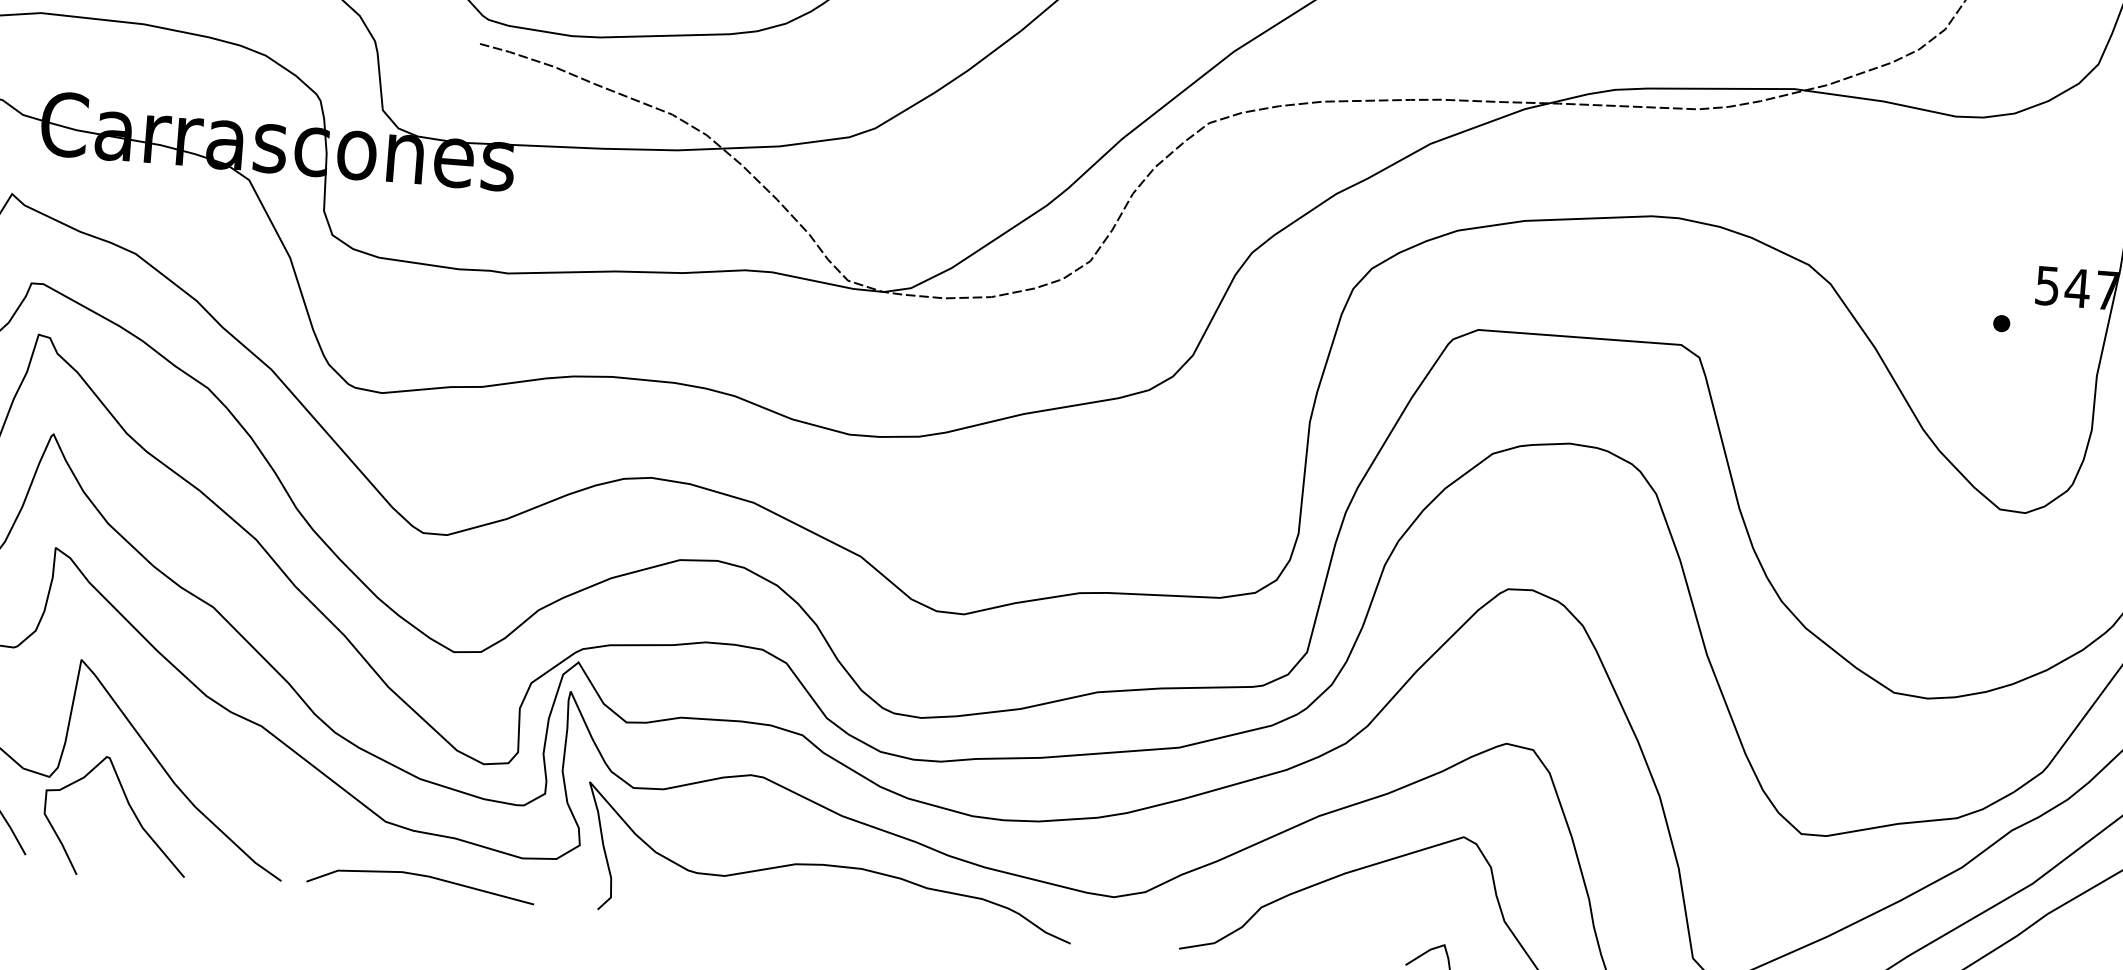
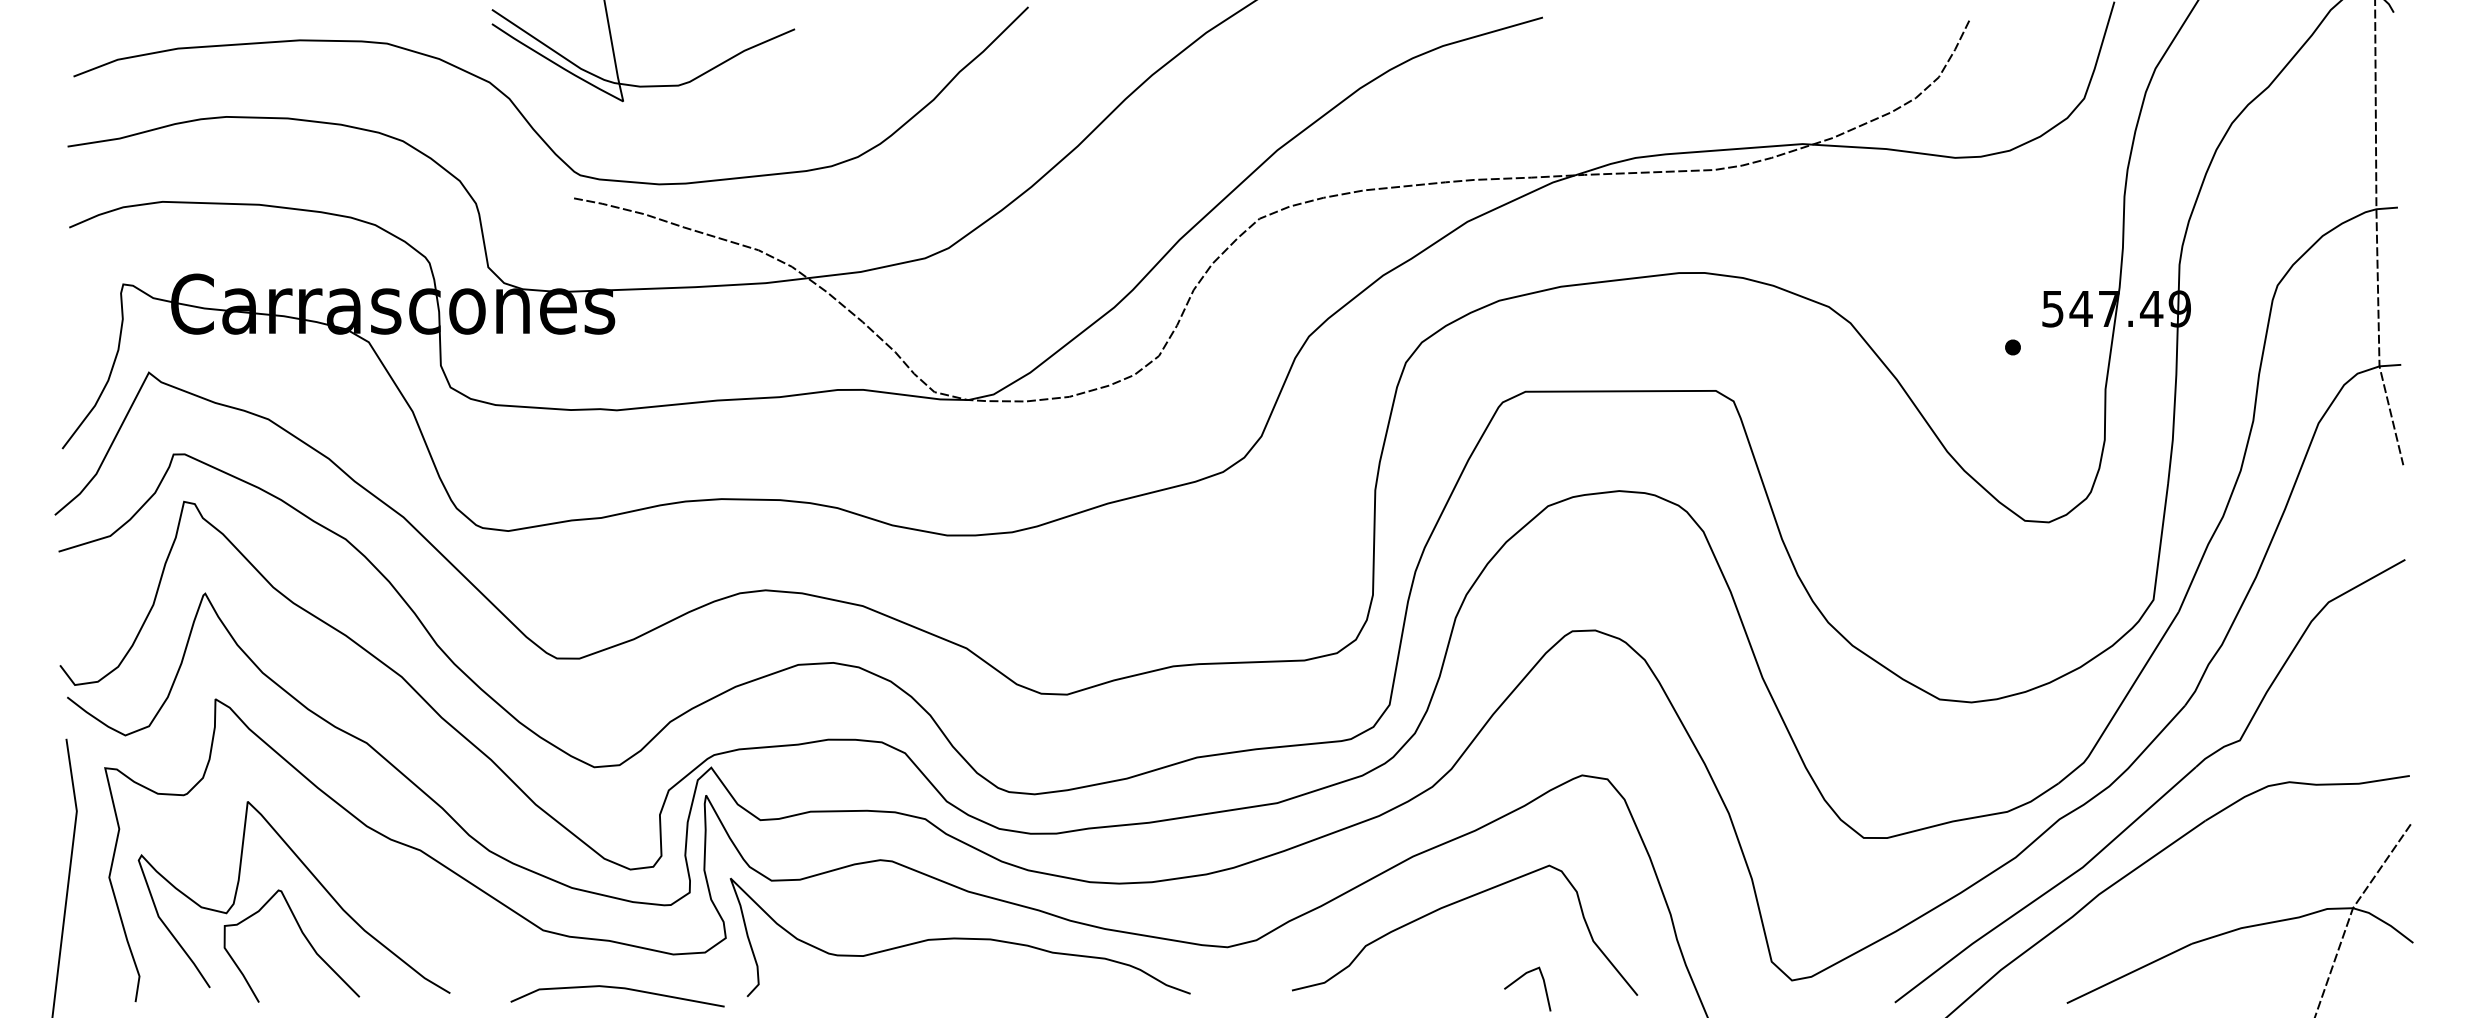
line: (421, 876) -> (617, 988), moved

